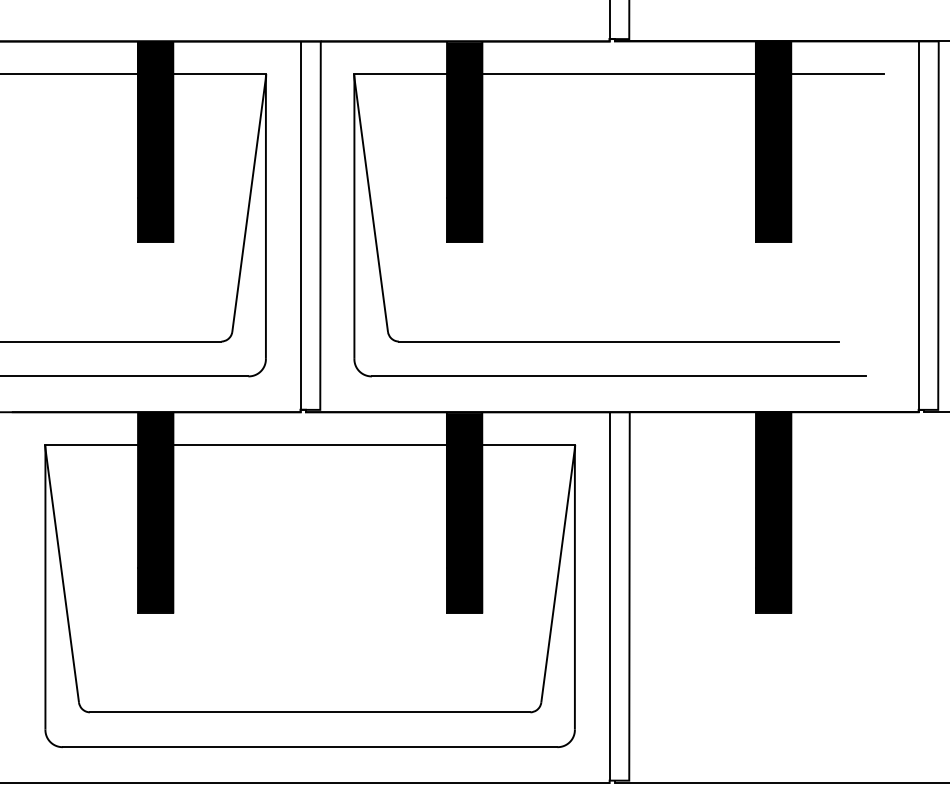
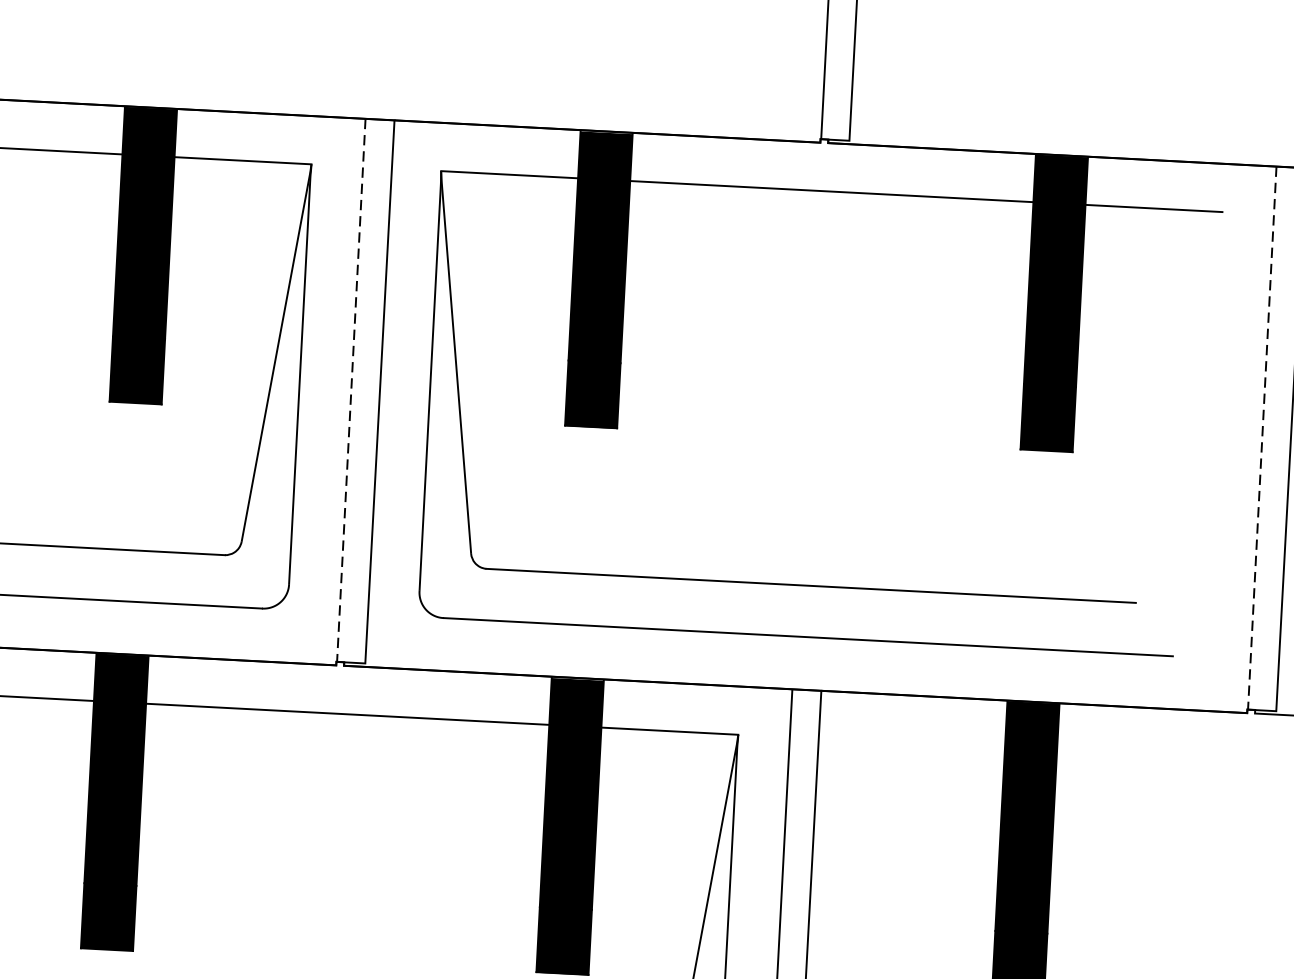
line: (301, 226) -> (351, 391), solid -> dashed
line: (919, 226) -> (1262, 439), solid -> dashed

